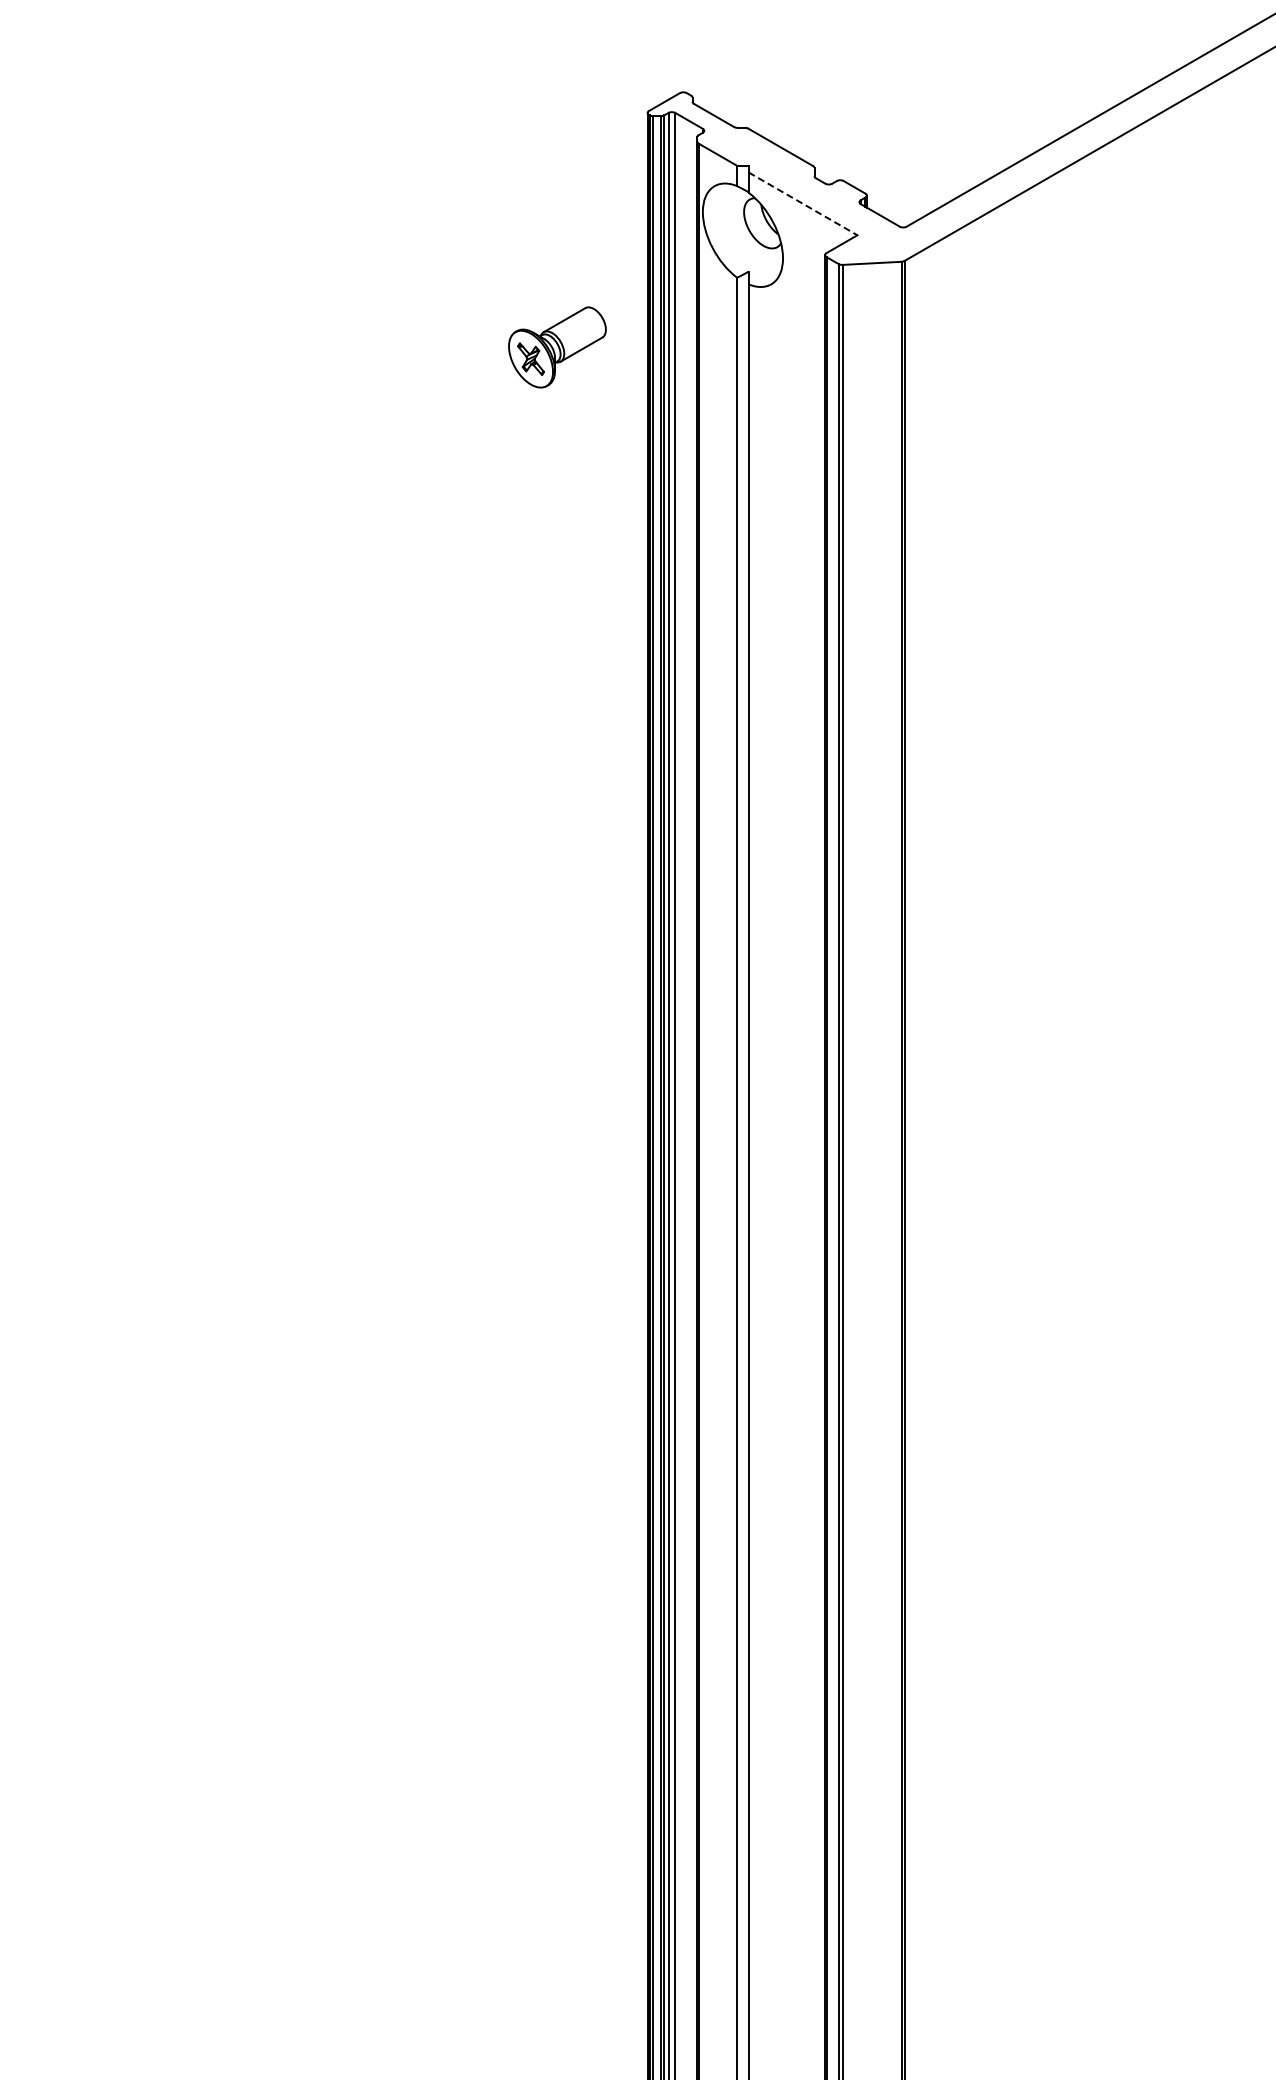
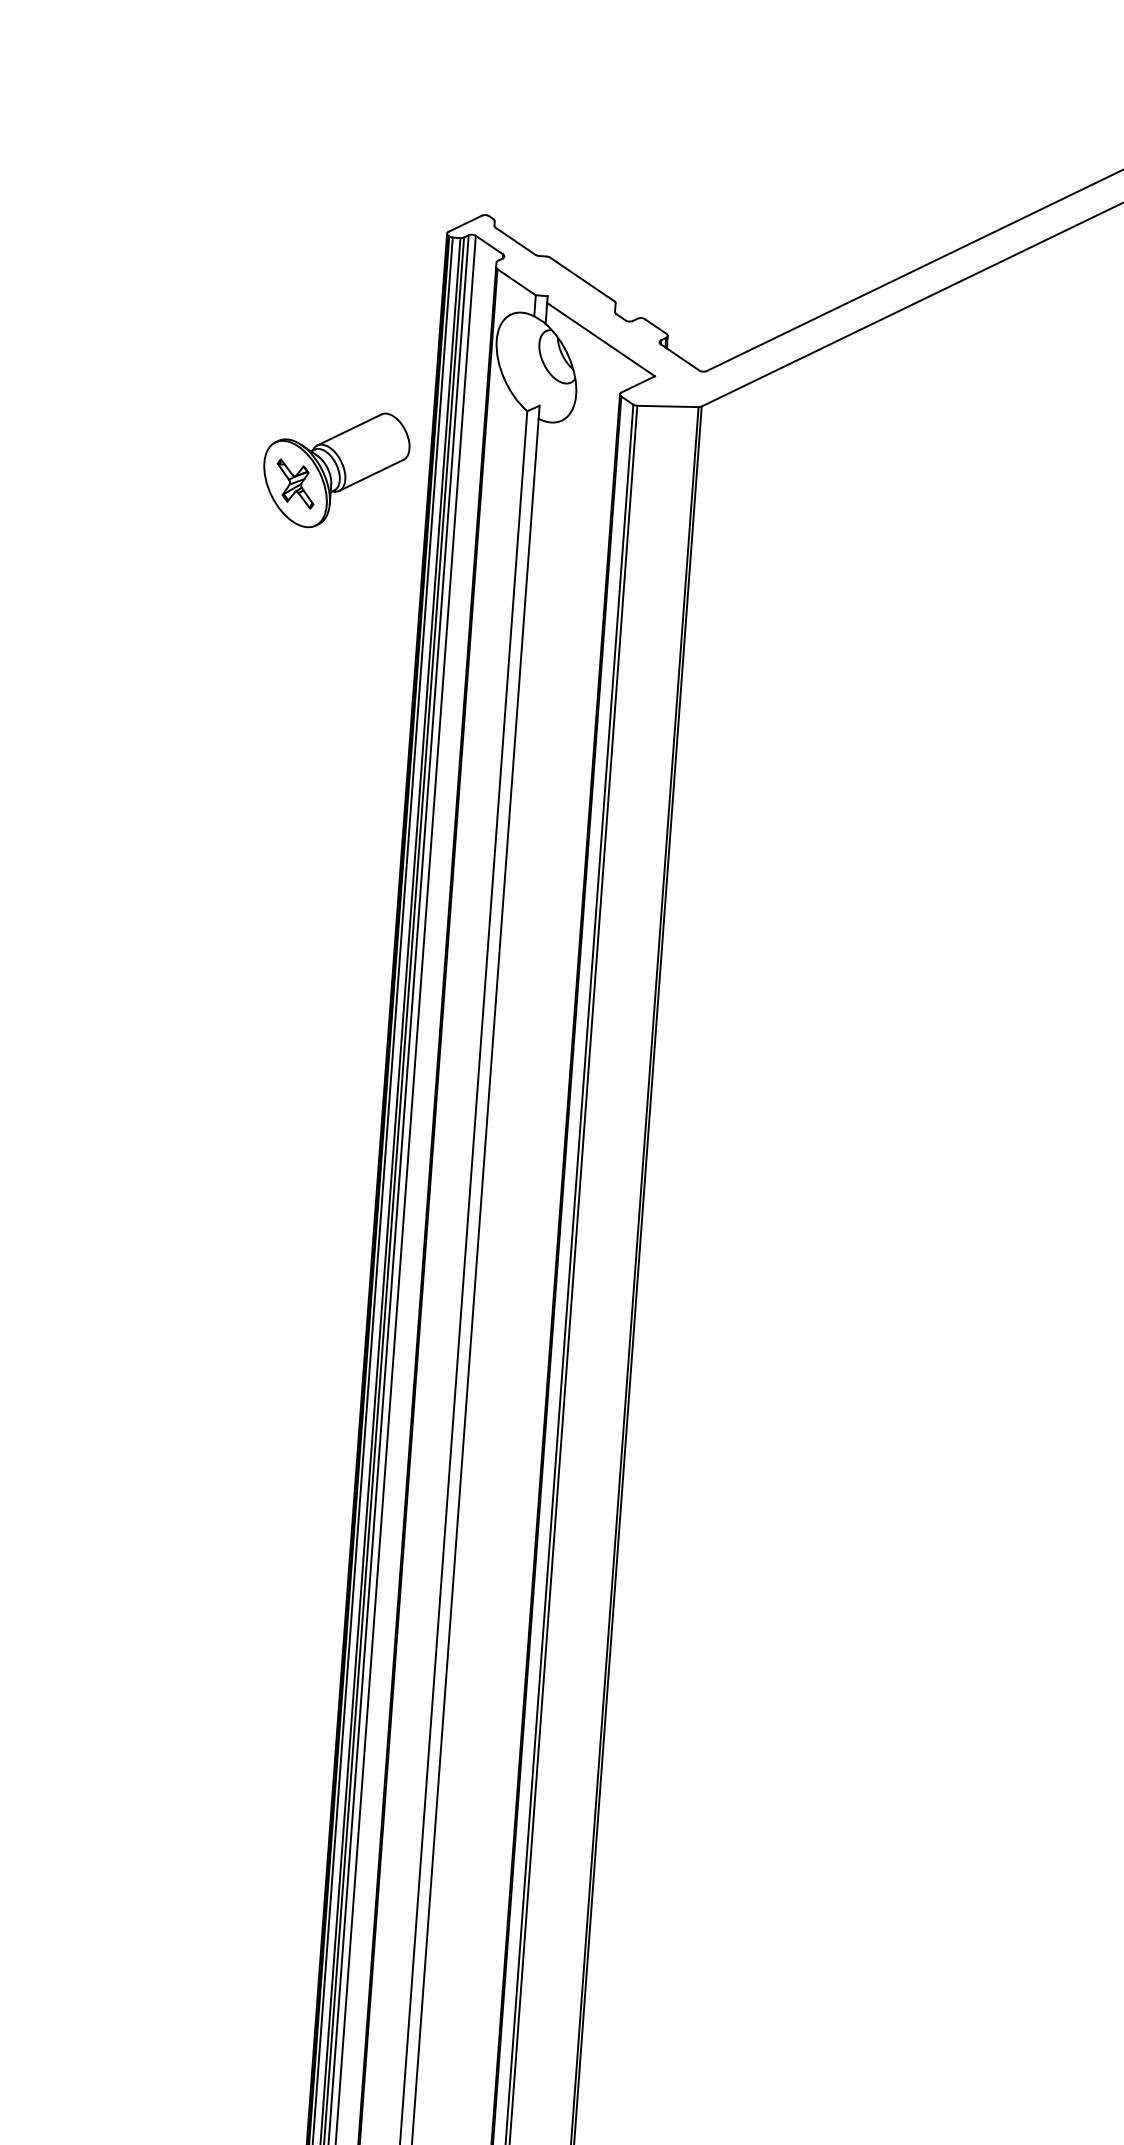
line: (803, 203) -> (601, 339), dashed -> solid
part: (557, 347) -> (335, 469), size x1.43

